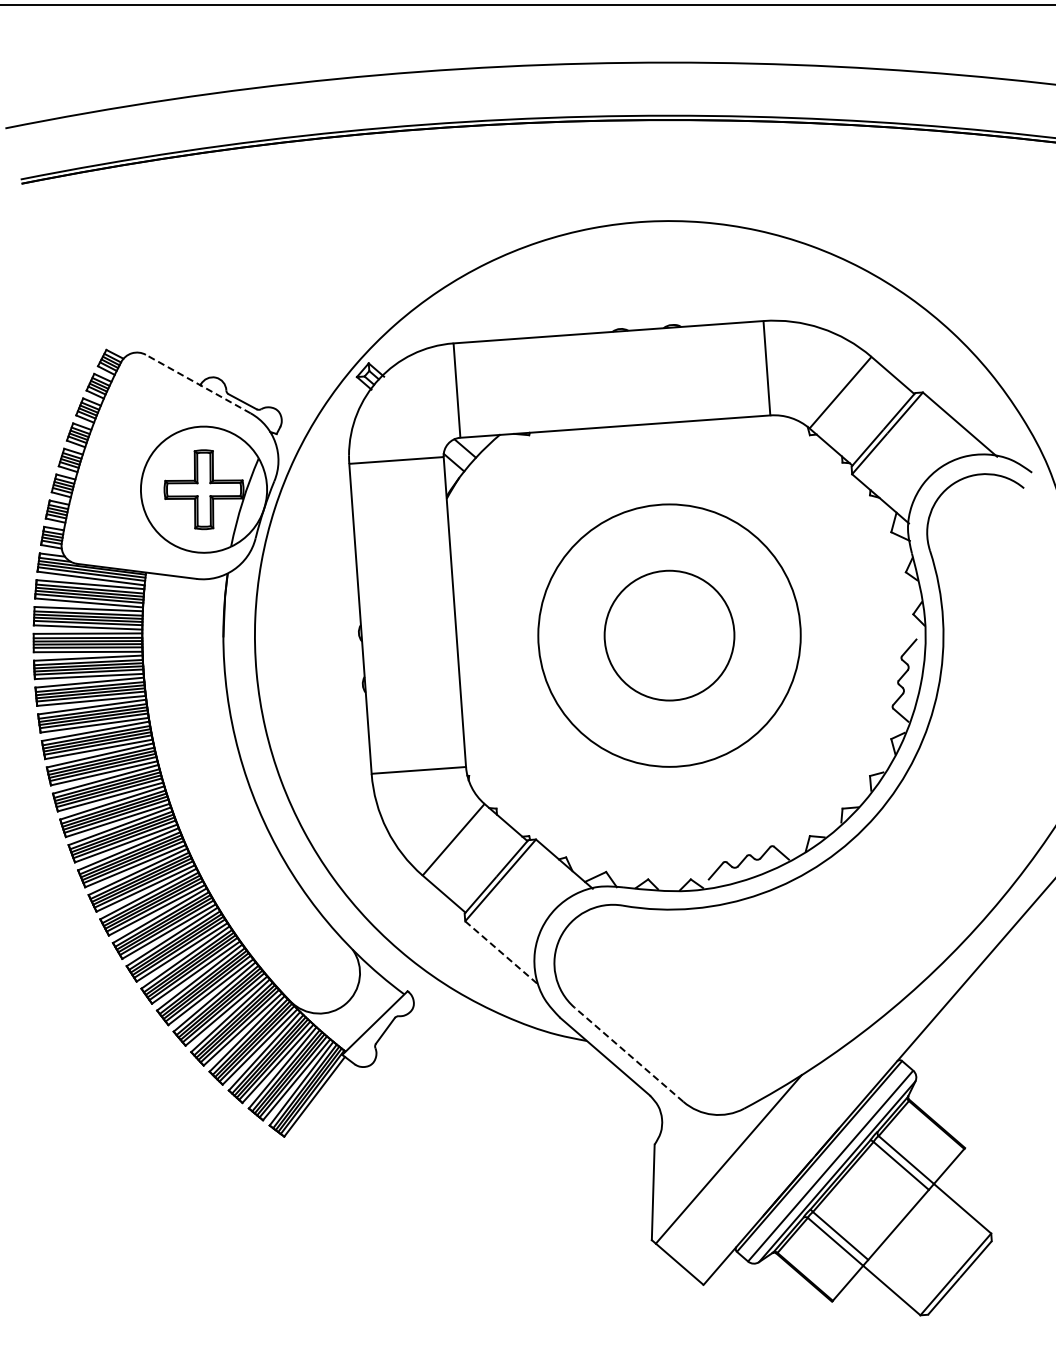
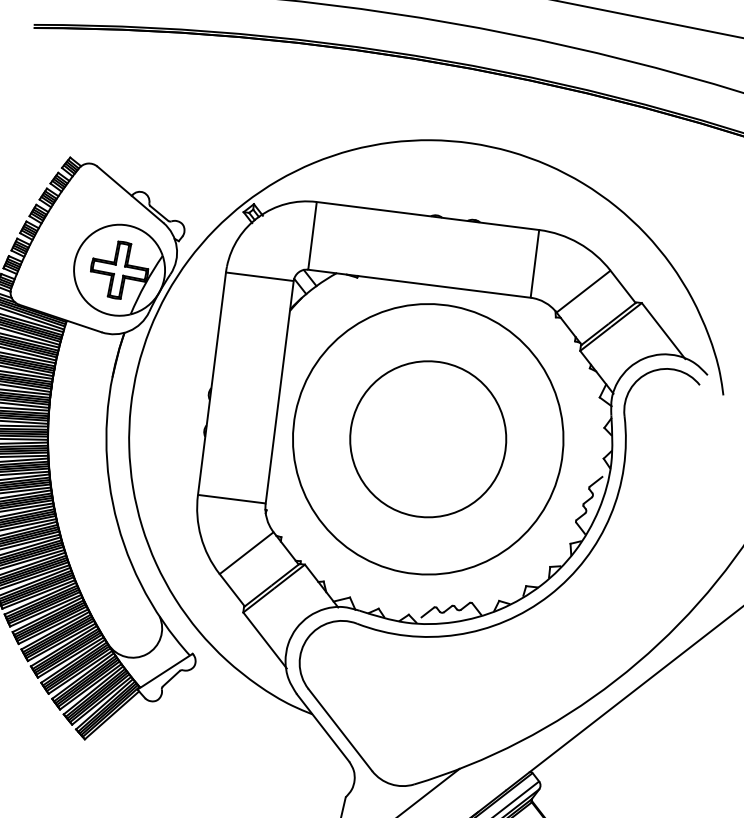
line: (197, 383) -> (129, 194), dashed -> solid
circle: (669, 635) -> (428, 439), size x1.43
circle: (669, 635) -> (428, 439), size x1.67
line: (502, 953) -> (265, 640), dashed -> solid
line: (629, 1054) -> (340, 729), dashed -> solid

